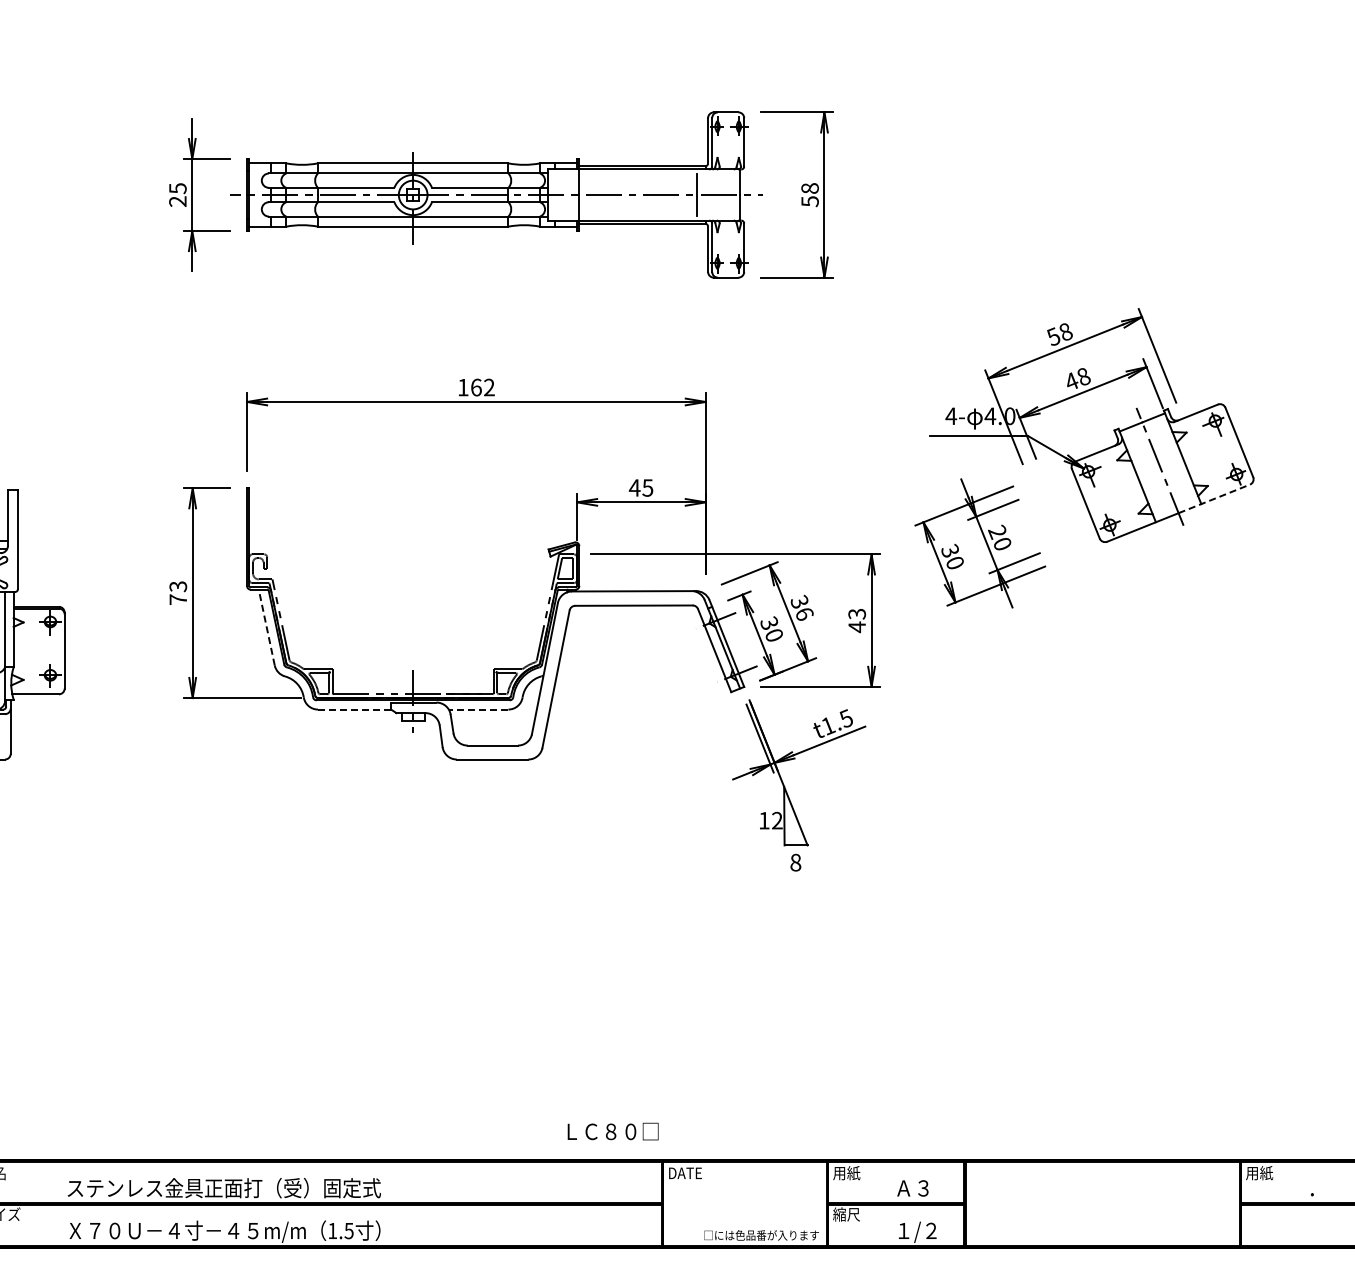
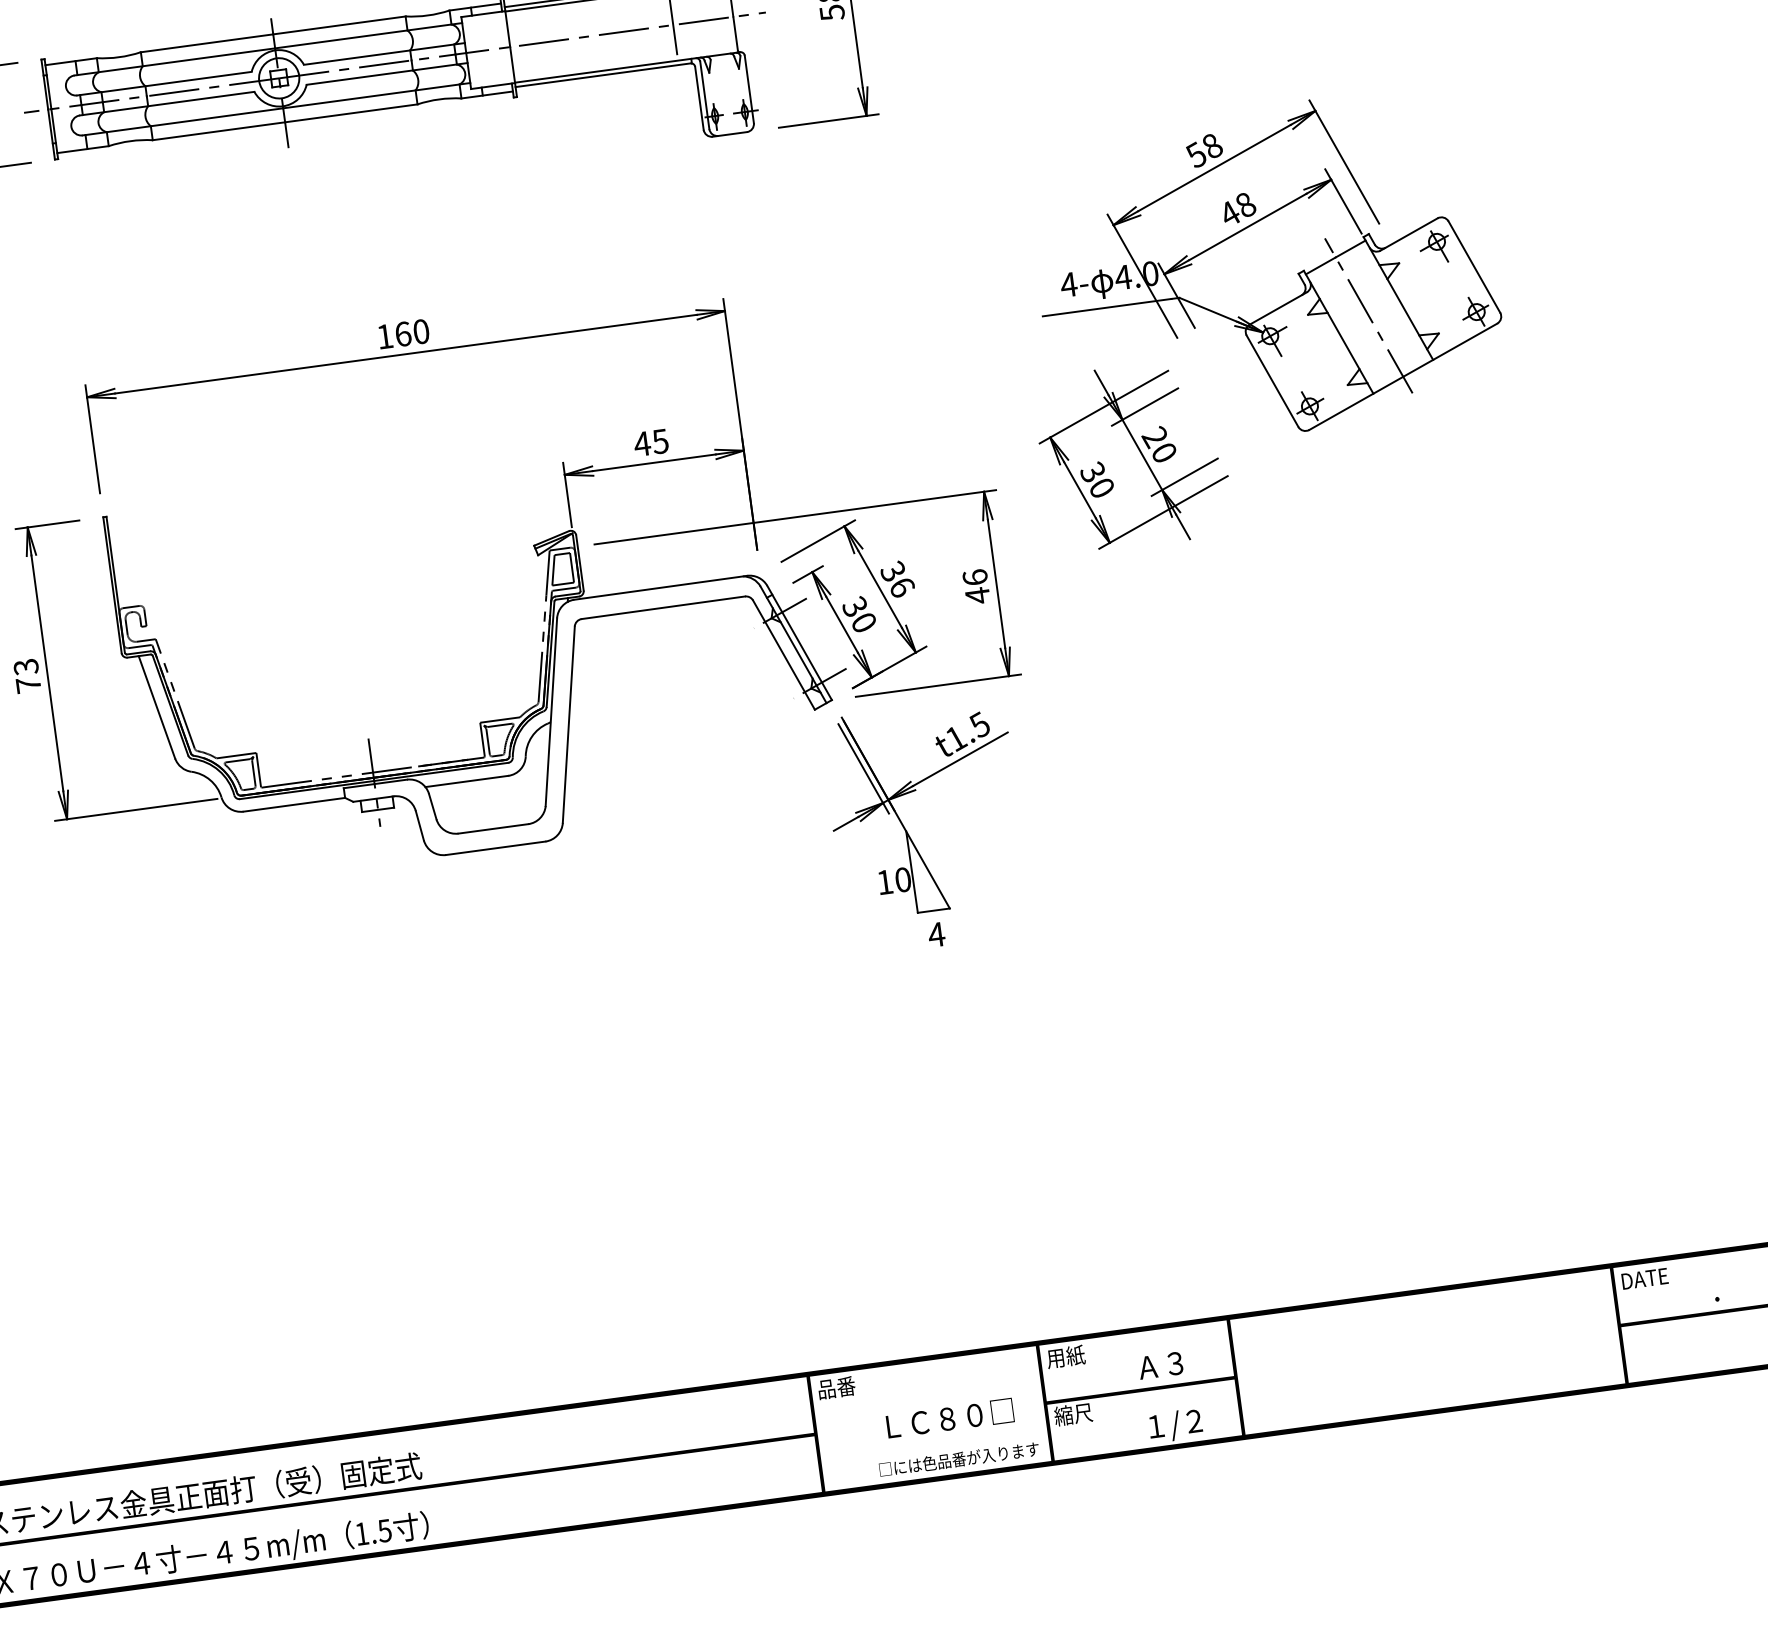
text: (489, 387) -> (421, 331), 162 -> 160
line: (1214, 498) -> (1450, 349), dashed -> solid
text: (856, 613) -> (974, 576), 43 -> 46
line: (266, 627) -> (156, 707), dashed -> solid
line: (354, 709) -> (294, 804), dashed -> solid
line: (478, 709) -> (466, 781), dashed -> solid
text: (777, 820) -> (903, 879), 12 -> 10
text: (795, 862) -> (936, 934), 8 -> 4
text: (612, 1131) -> (949, 1418), moved
text: (684, 1173) -> (840, 1387), DATE -> 品番
text: (1262, 1173) -> (1644, 1279), 用紙 -> DATE

